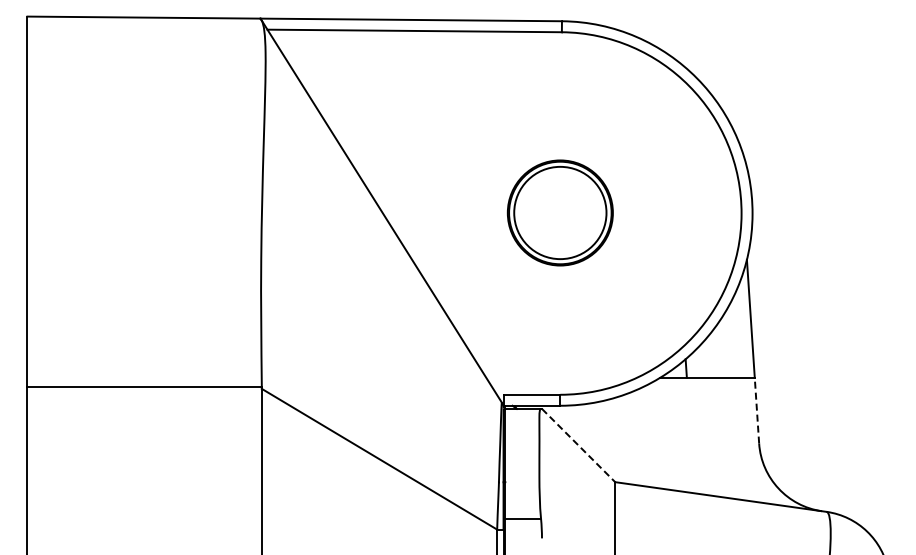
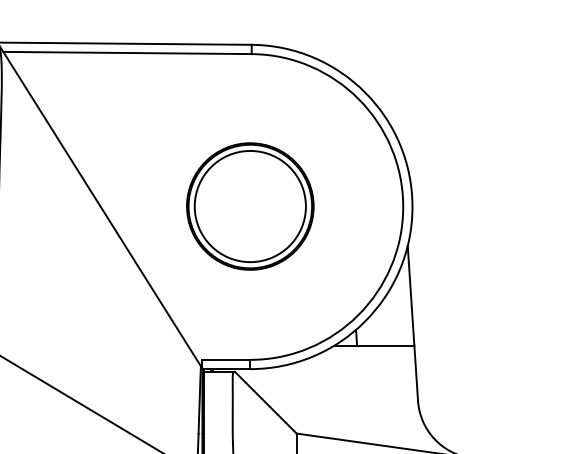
part: (560, 212) -> (250, 206), size x1.43
line: (756, 410) -> (415, 373), dashed -> solid
line: (578, 445) -> (265, 402), dashed -> solid

